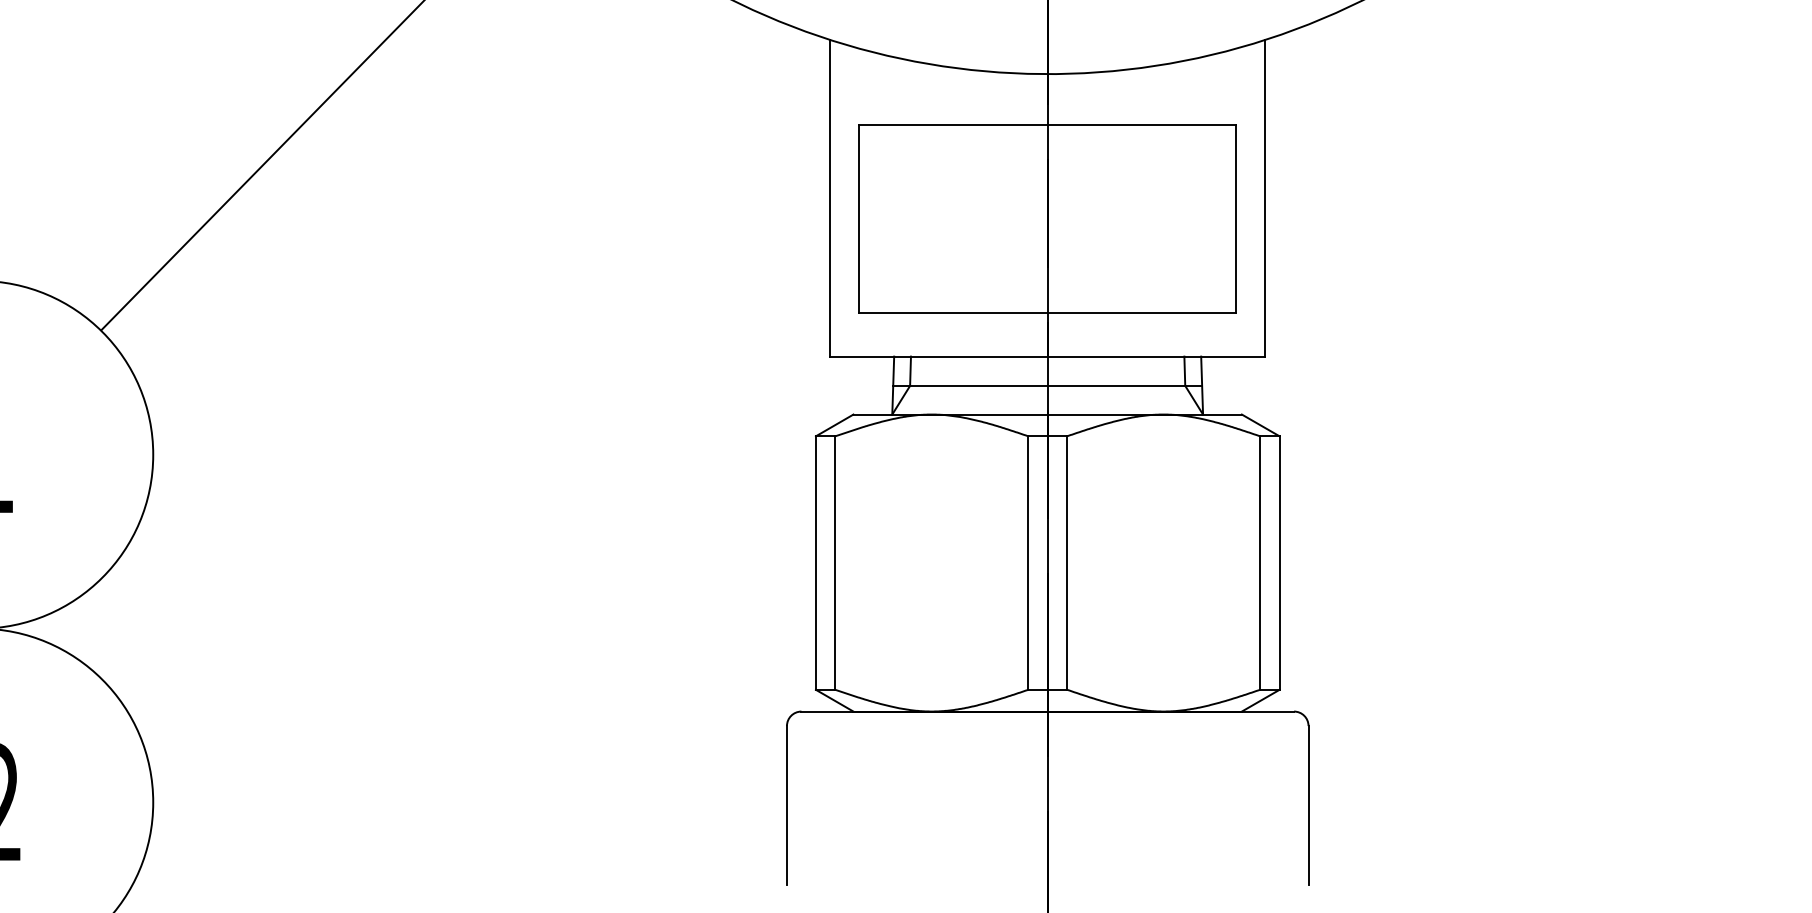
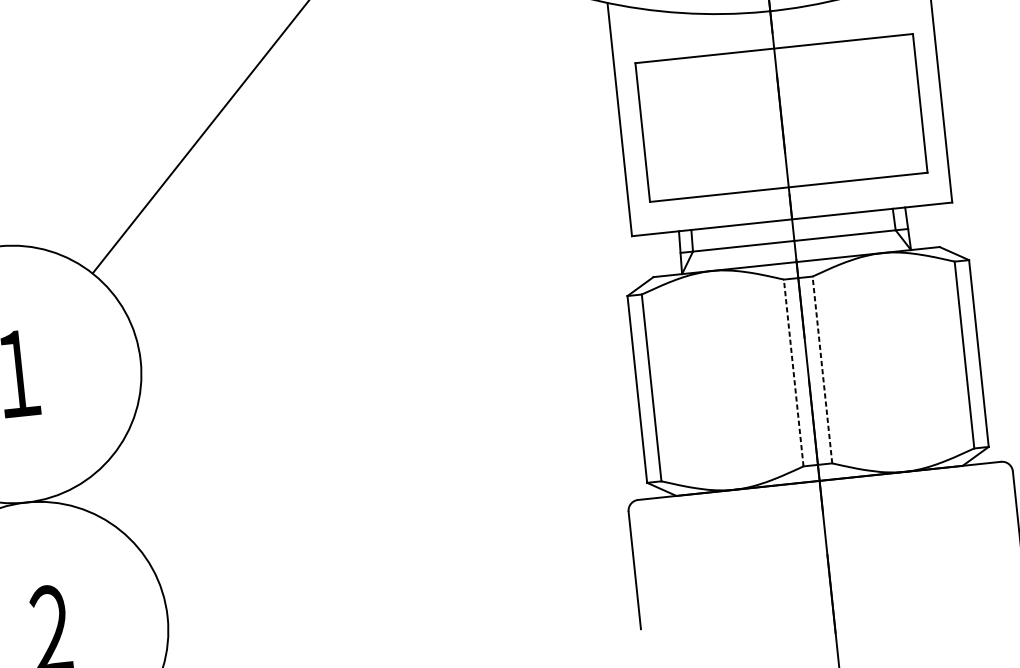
line: (1028, 563) -> (793, 373), solid -> dashed
line: (1067, 563) -> (822, 370), solid -> dashed

